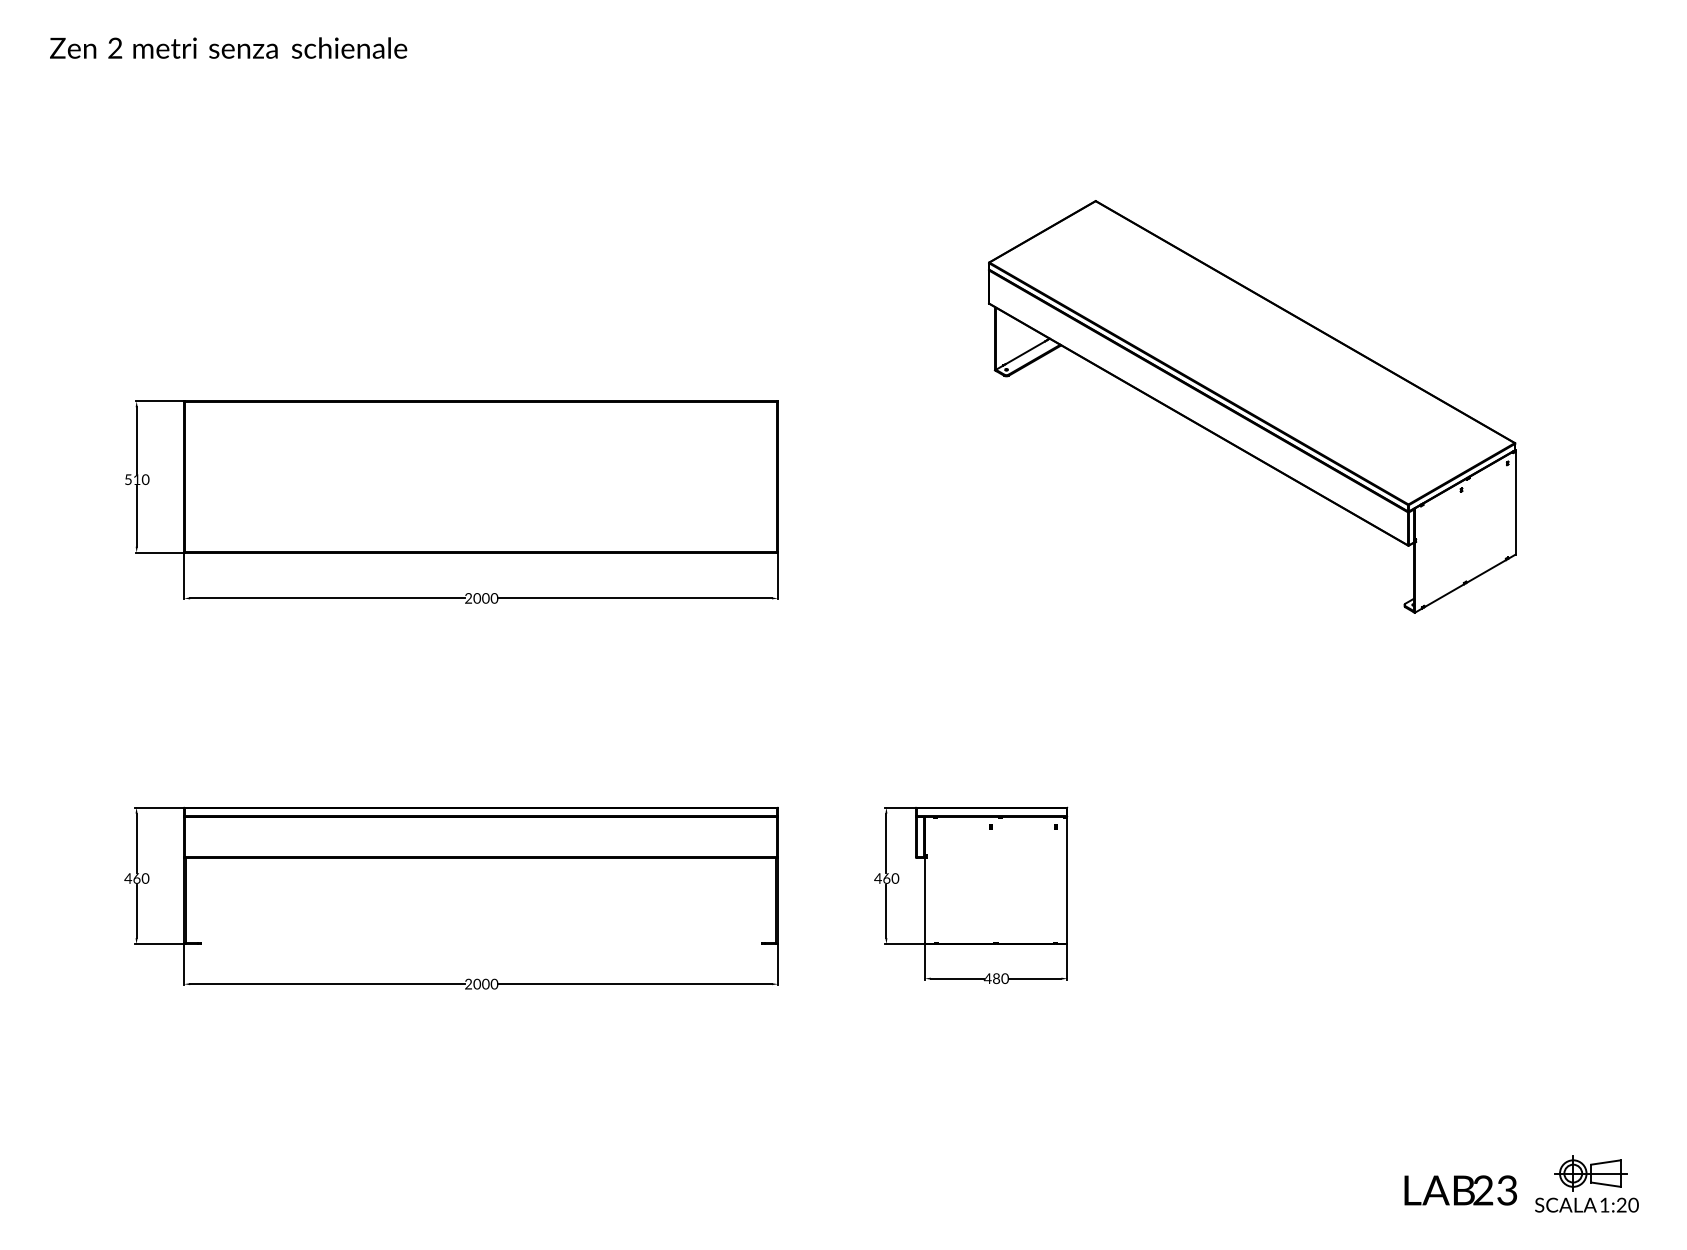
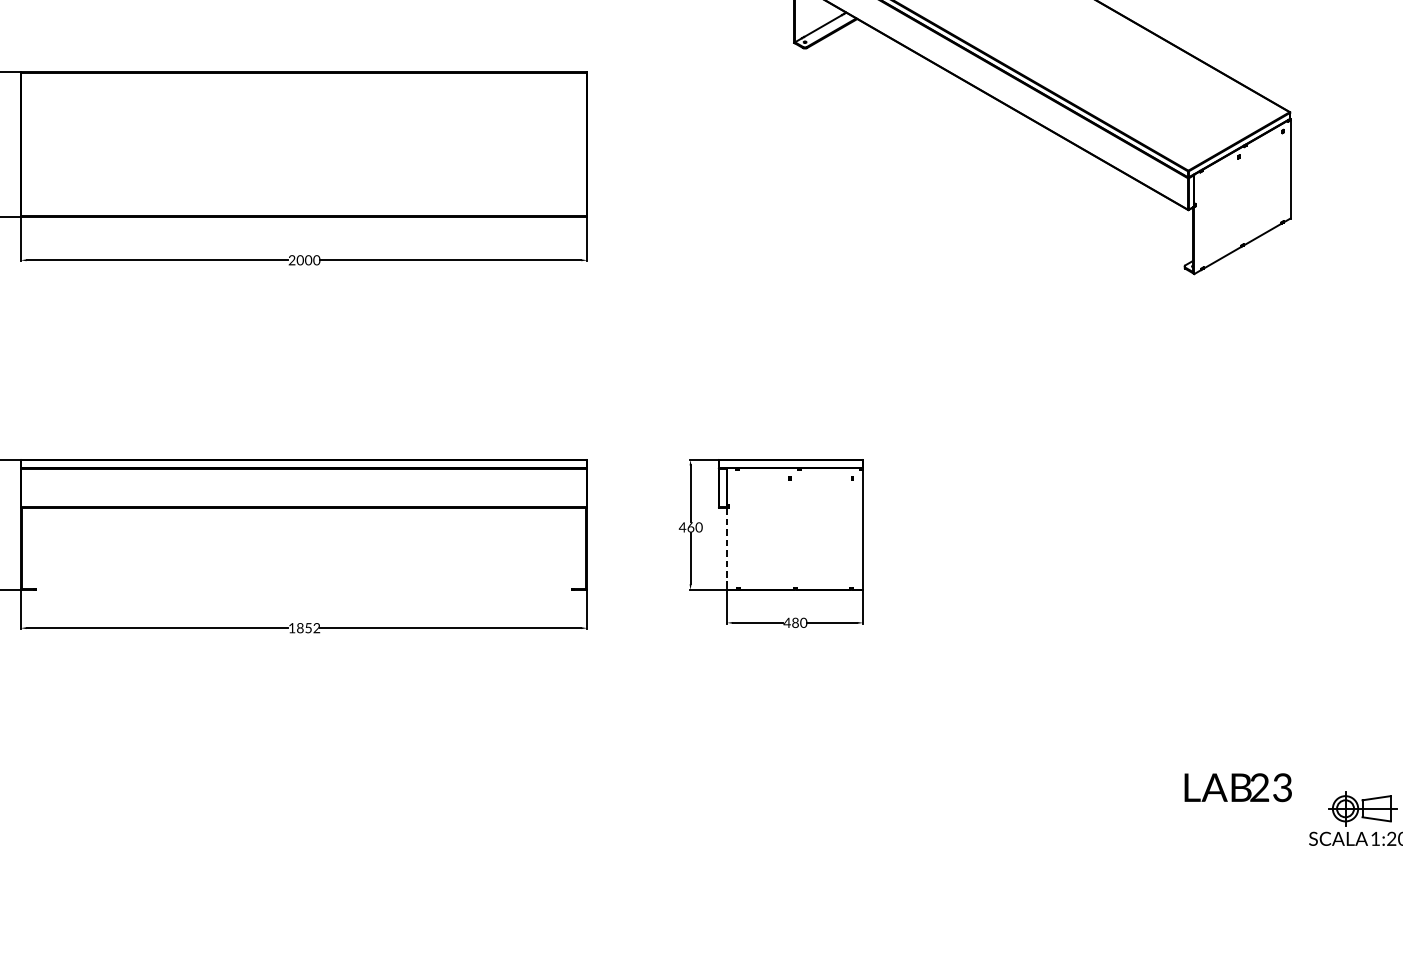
line: (924, 901) -> (726, 549), solid -> dashed
text: (481, 983) -> (304, 627), 2000 -> 1852
text: (1460, 1190) -> (1237, 787), moved

